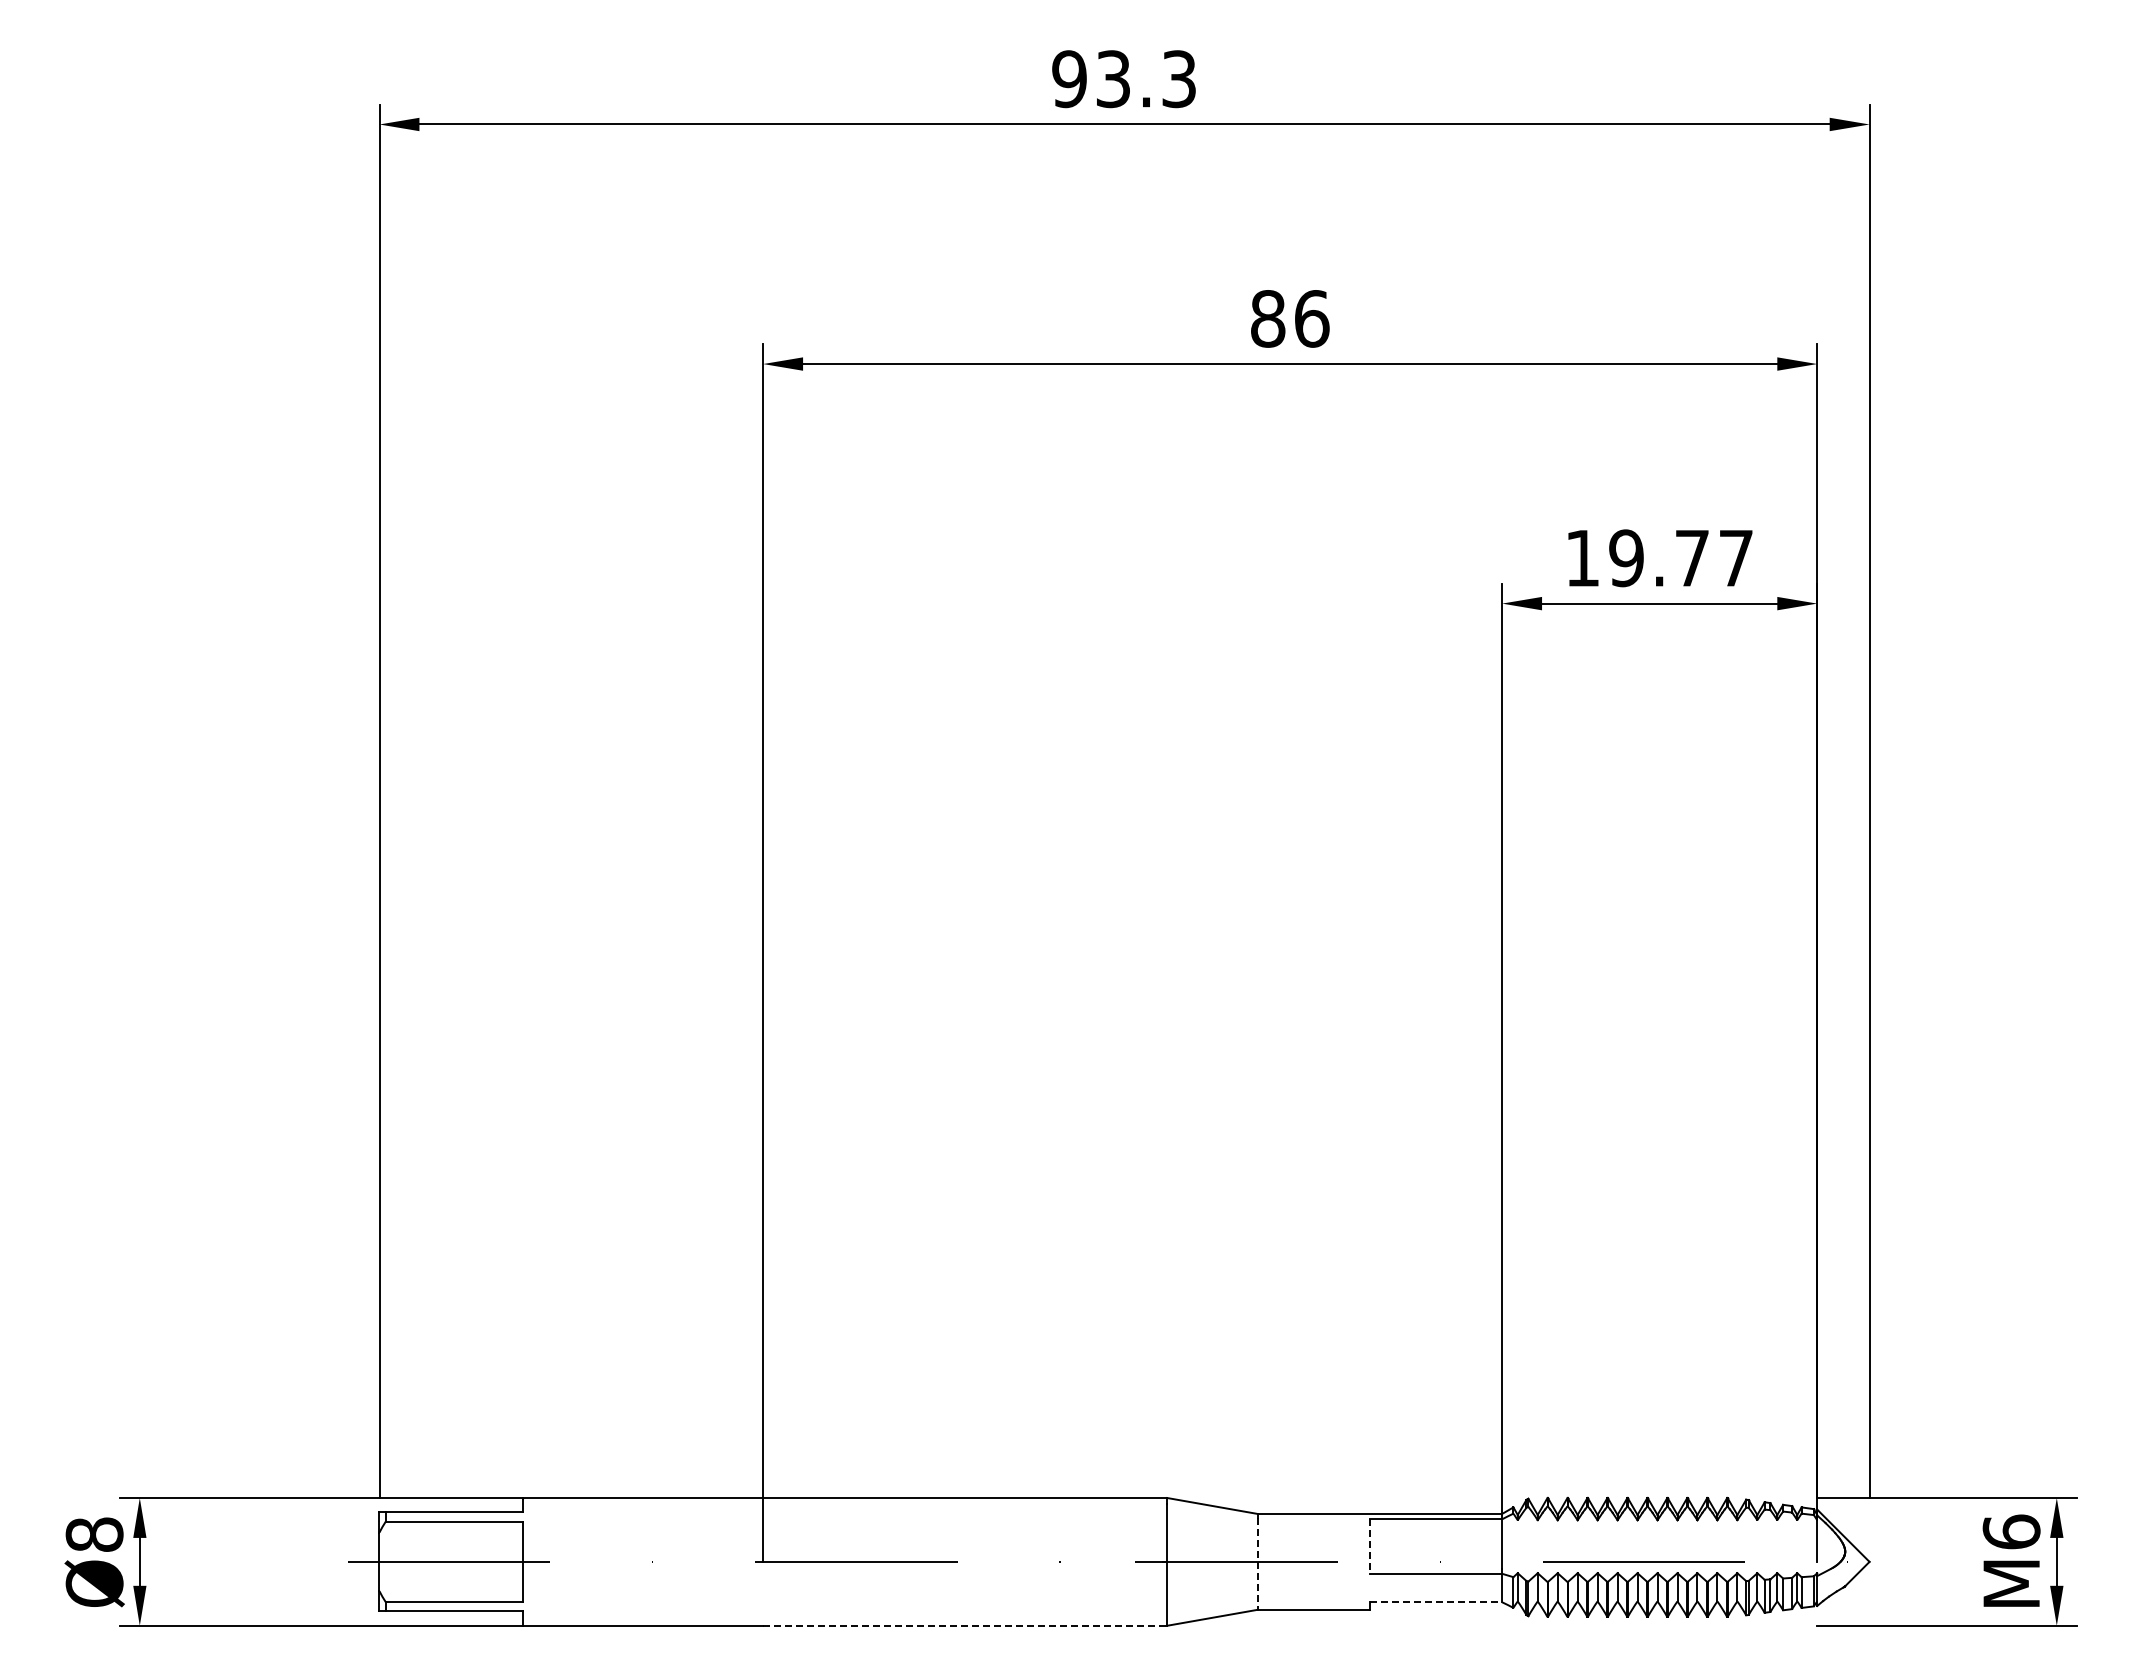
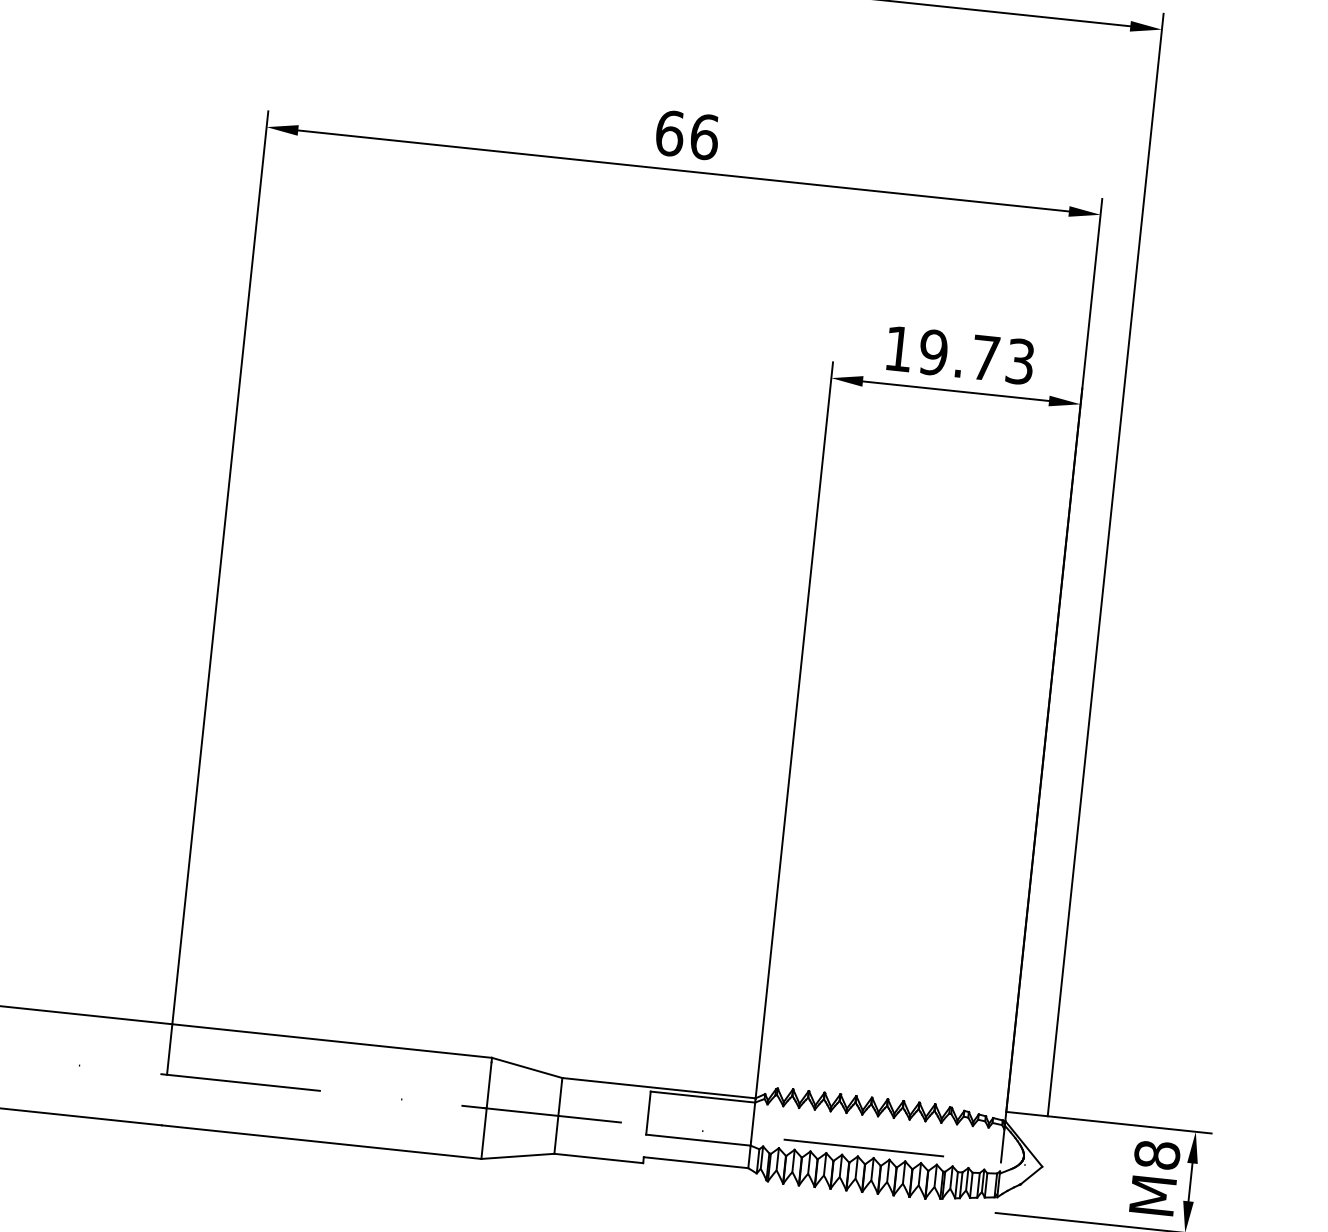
text: (1268, 318) -> (670, 133), 86 -> 66
text: (1735, 558) -> (1019, 361), 19.77 -> 19.73
text: (2011, 1531) -> (1157, 1154), M6 -> M8
line: (1370, 1547) -> (648, 1113), dashed -> solid
line: (1257, 1564) -> (557, 1117), dashed -> solid
line: (1436, 1602) -> (696, 1162), dashed -> solid
line: (965, 1625) -> (321, 1141), dashed -> solid

